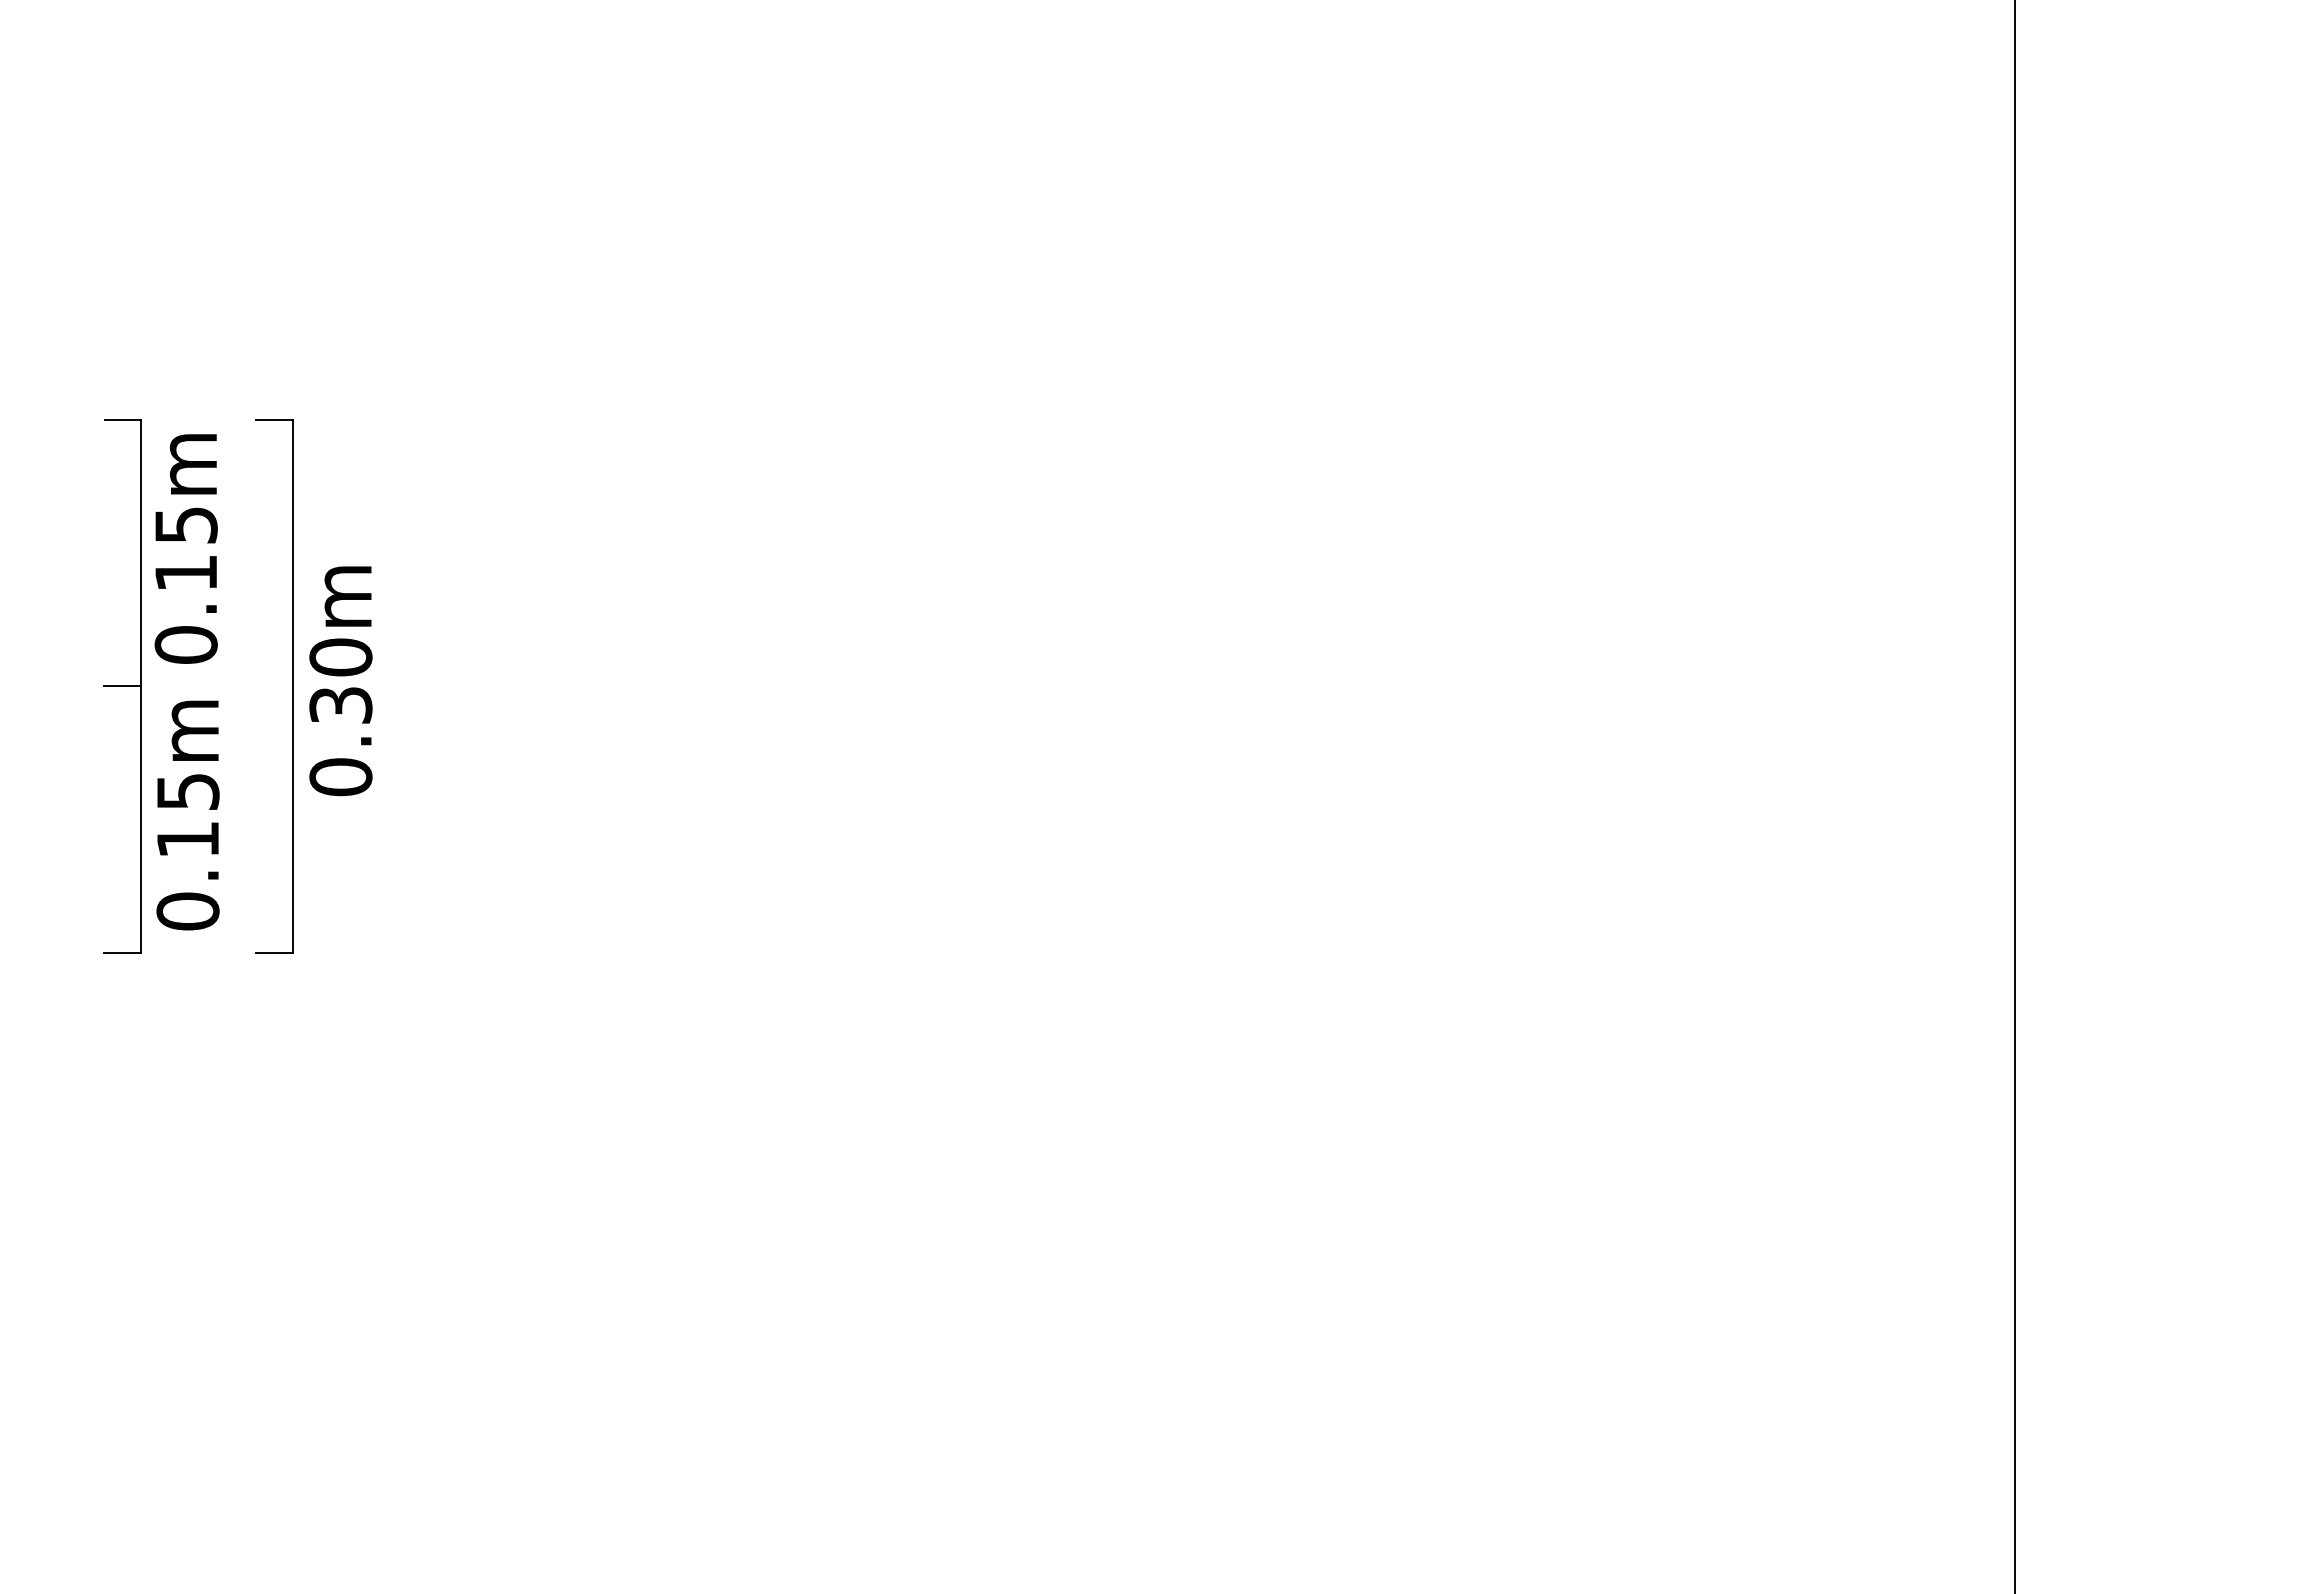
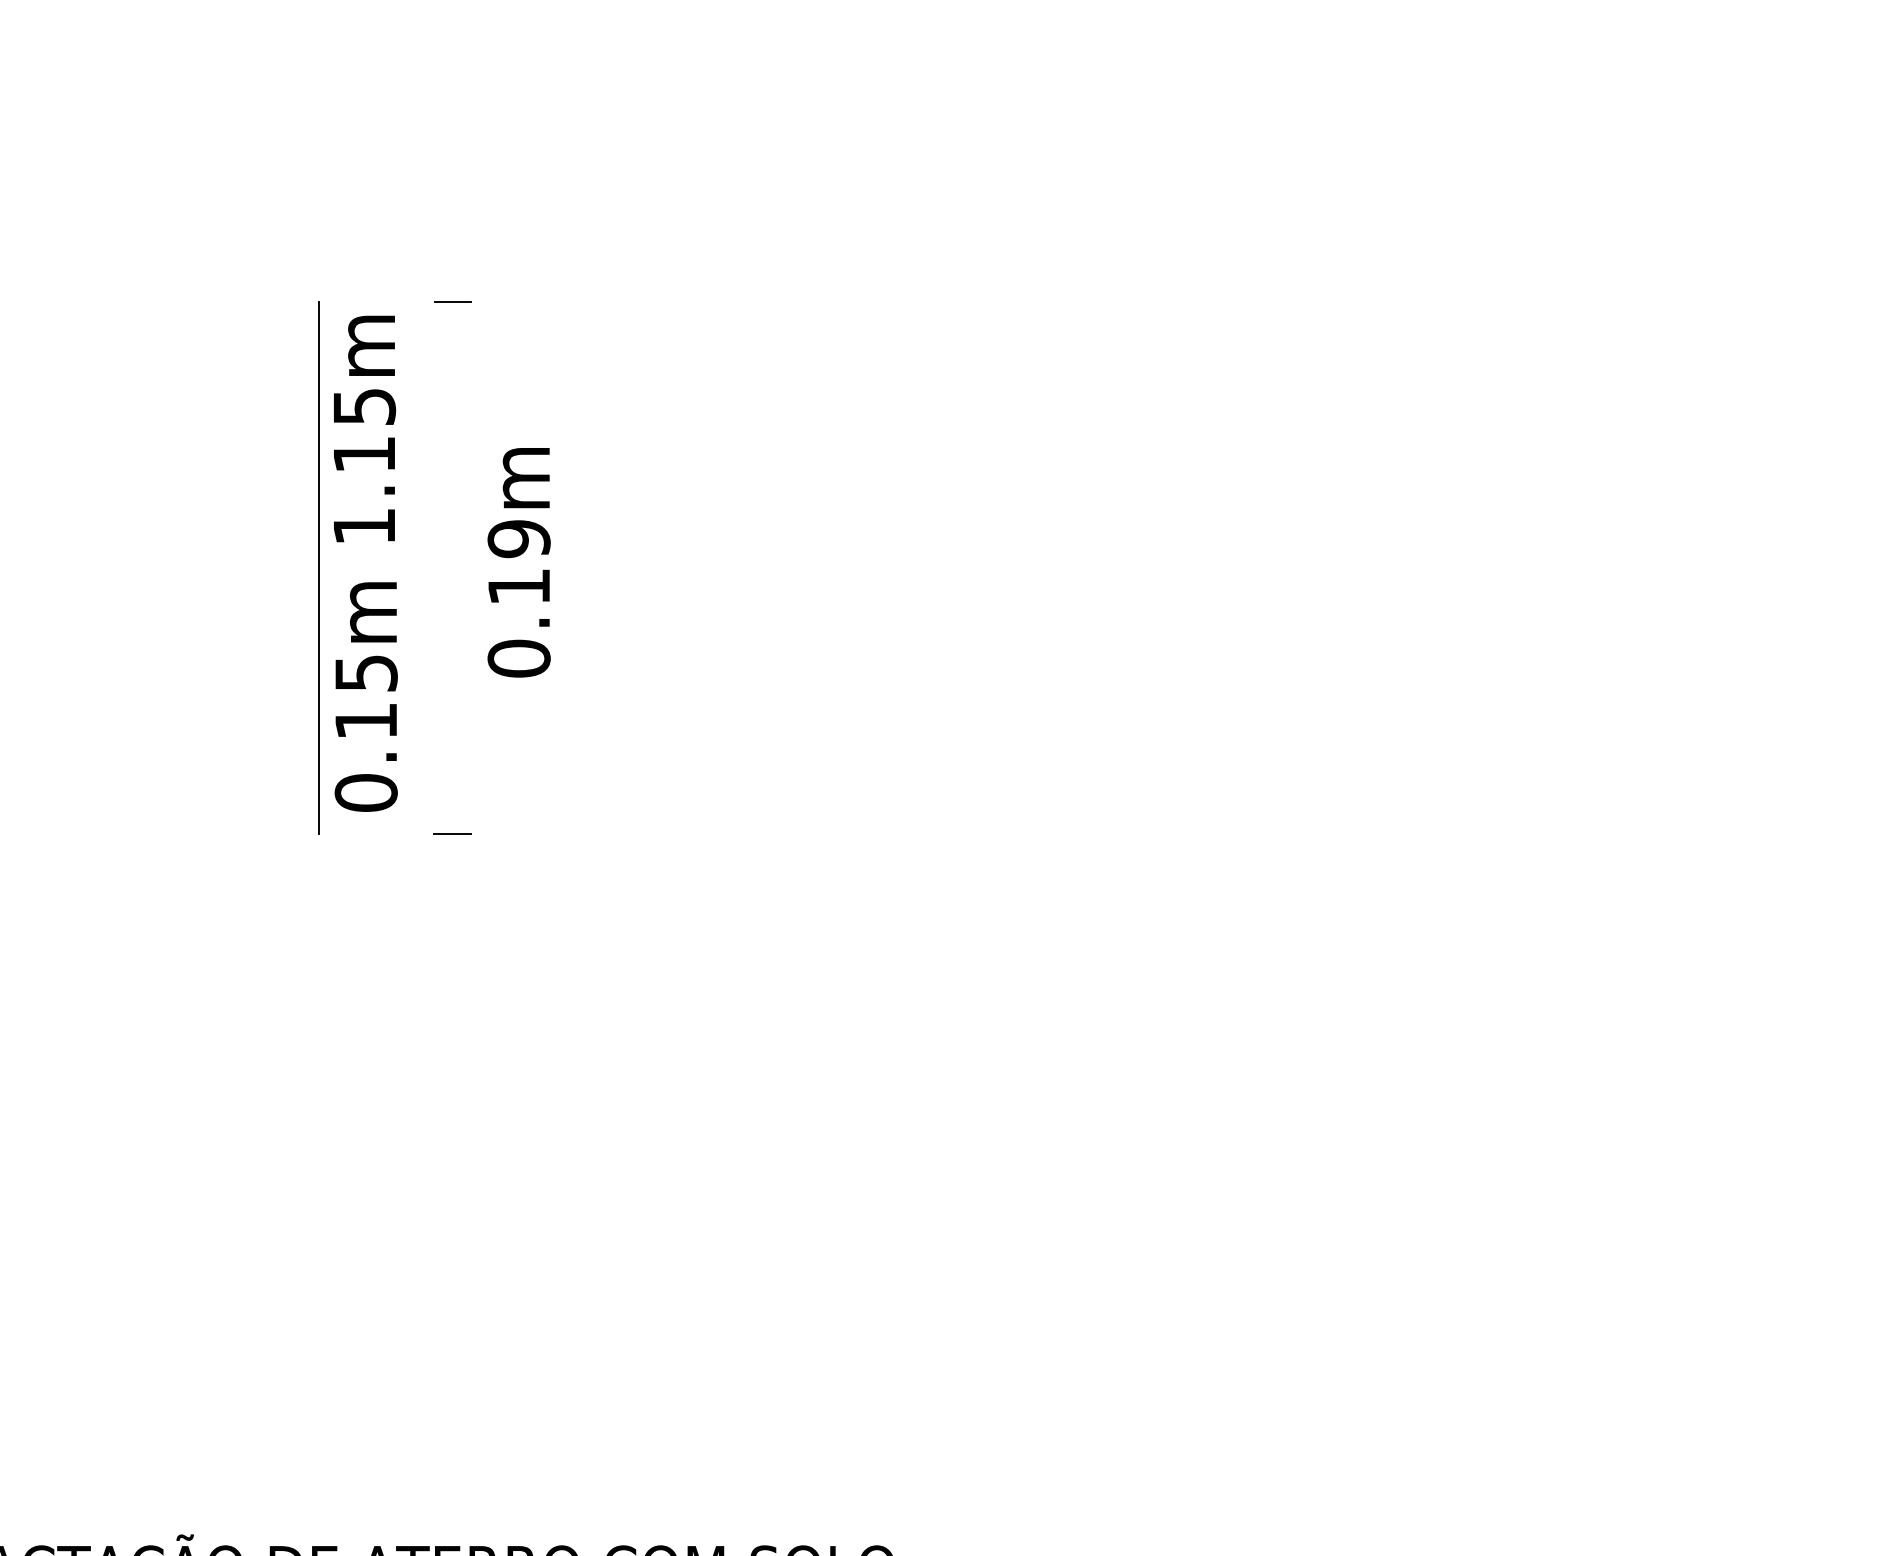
line: (122, 420) -> (300, 302), removed
text: (185, 644) -> (363, 526), 0.15m -> 1.15m
text: (340, 680) -> (518, 562), 0.30m -> 0.19m
line: (122, 686) -> (300, 568), removed
line: (292, 686) -> (470, 568), removed
line: (122, 952) -> (300, 834), removed

